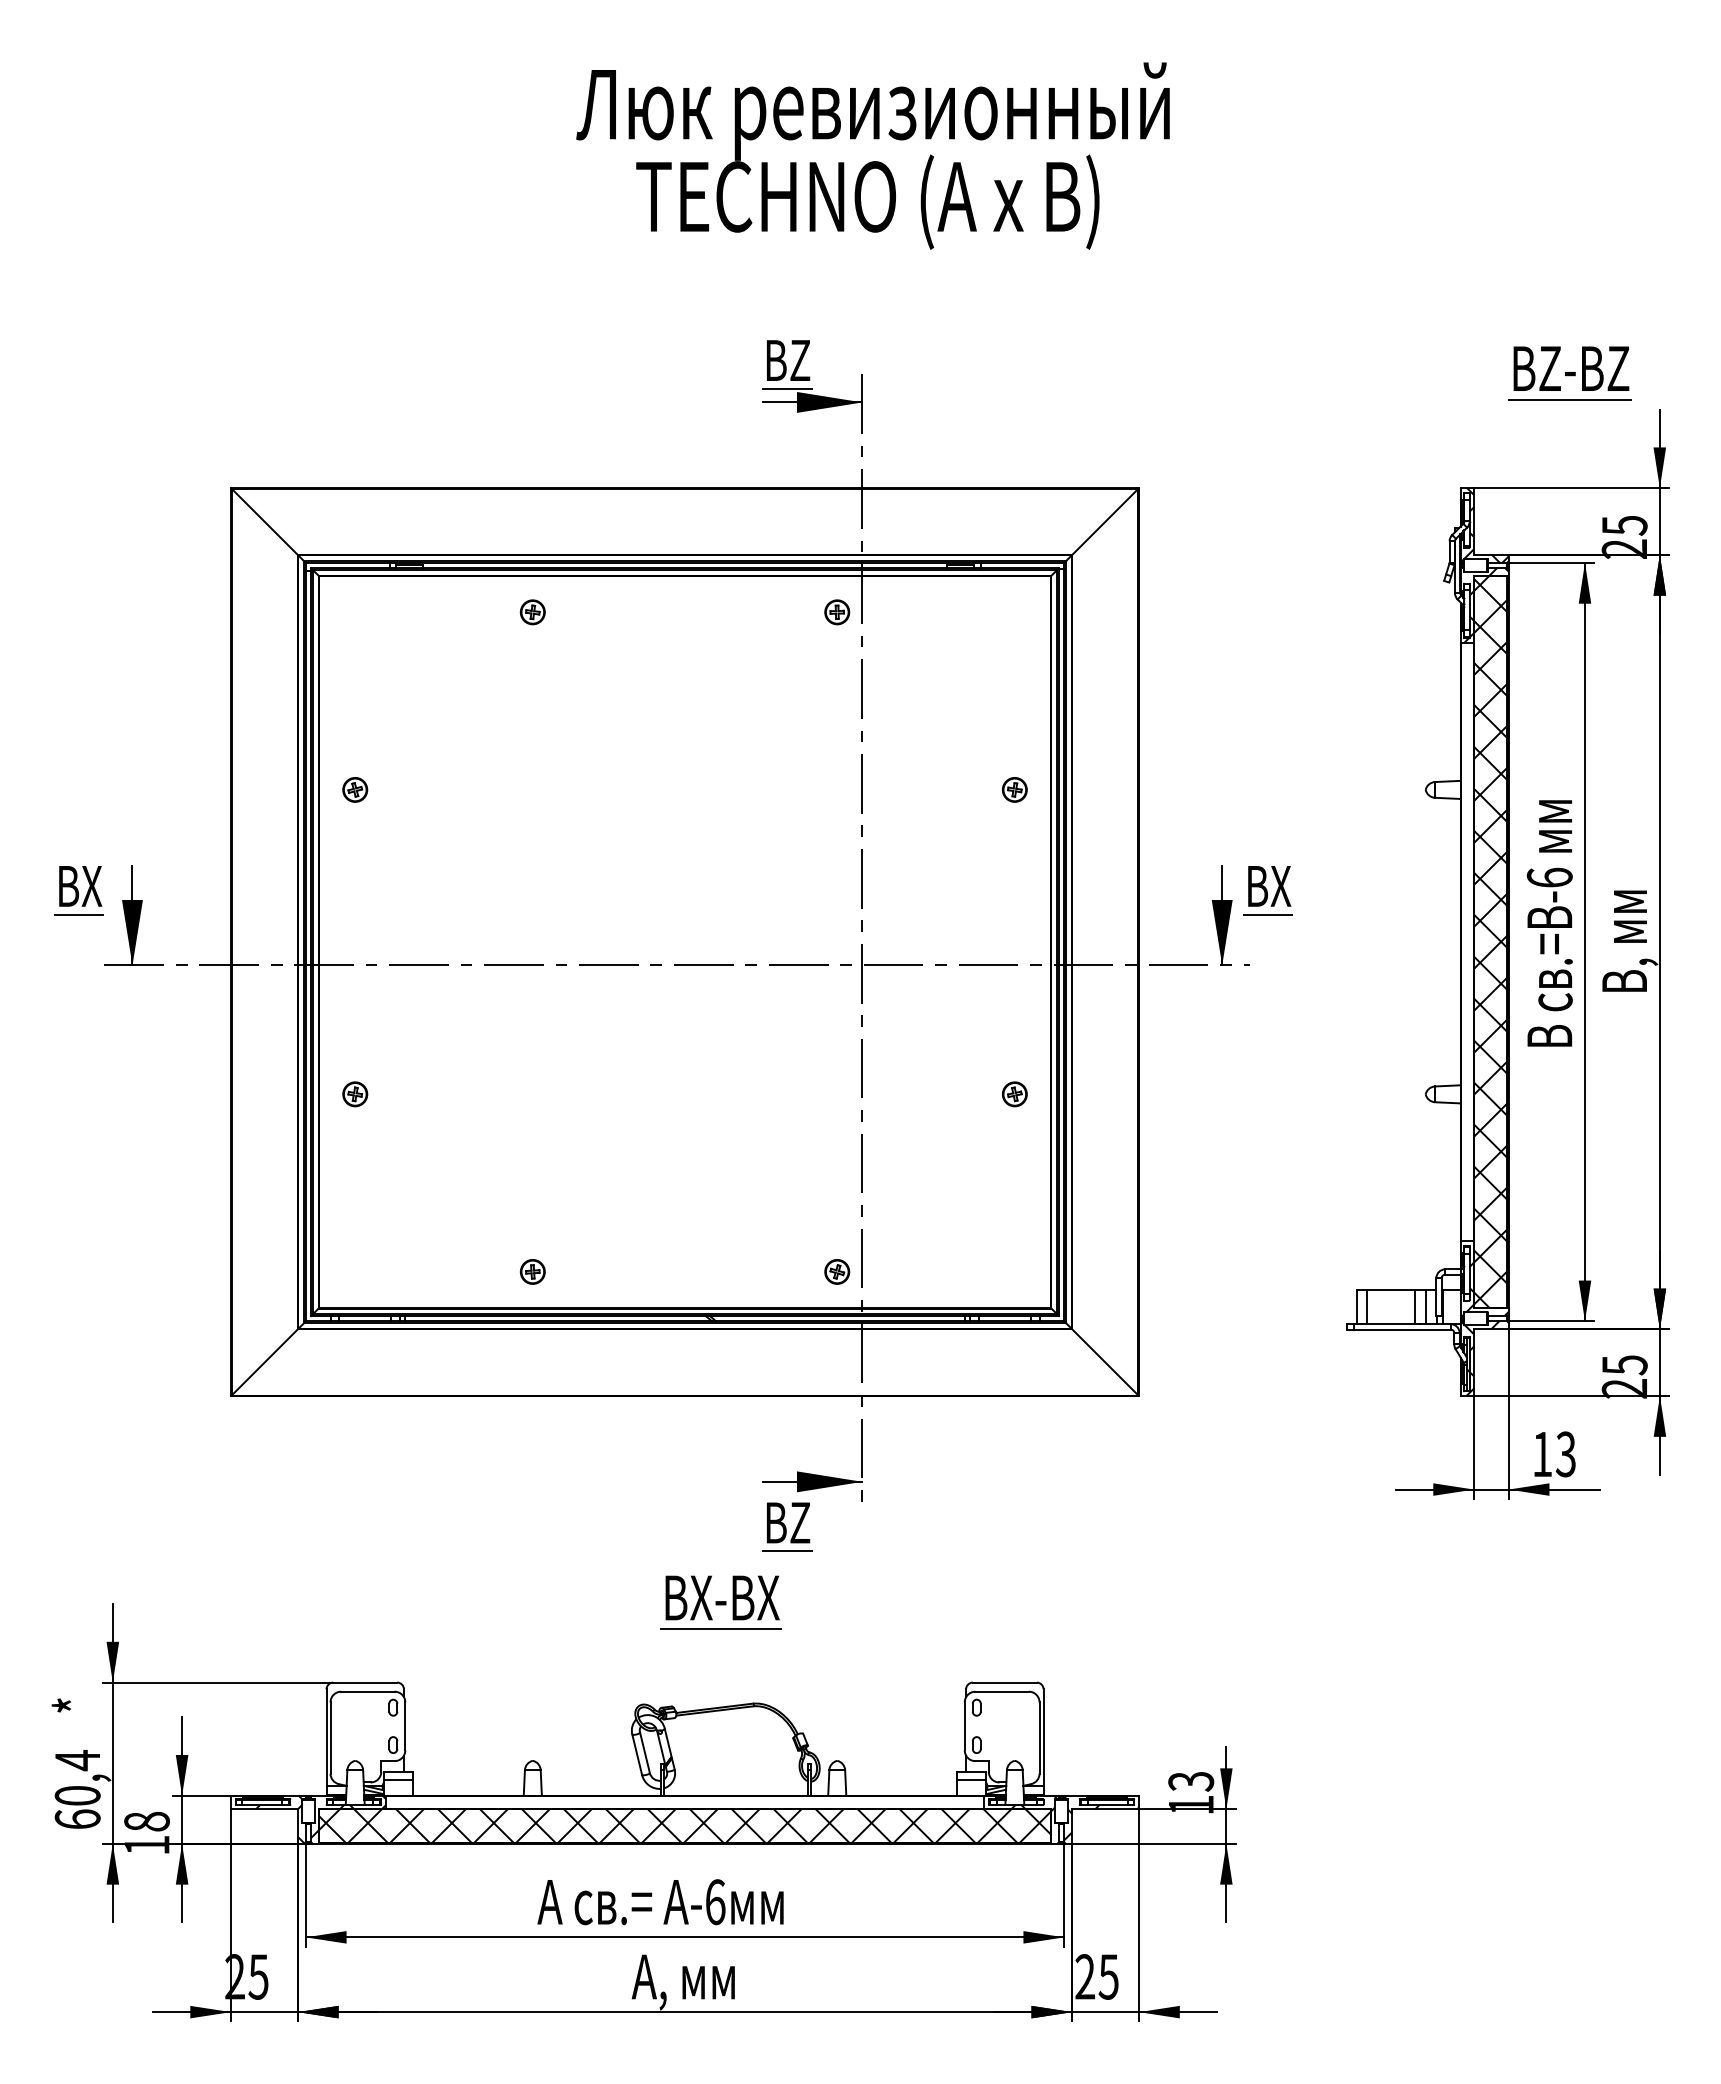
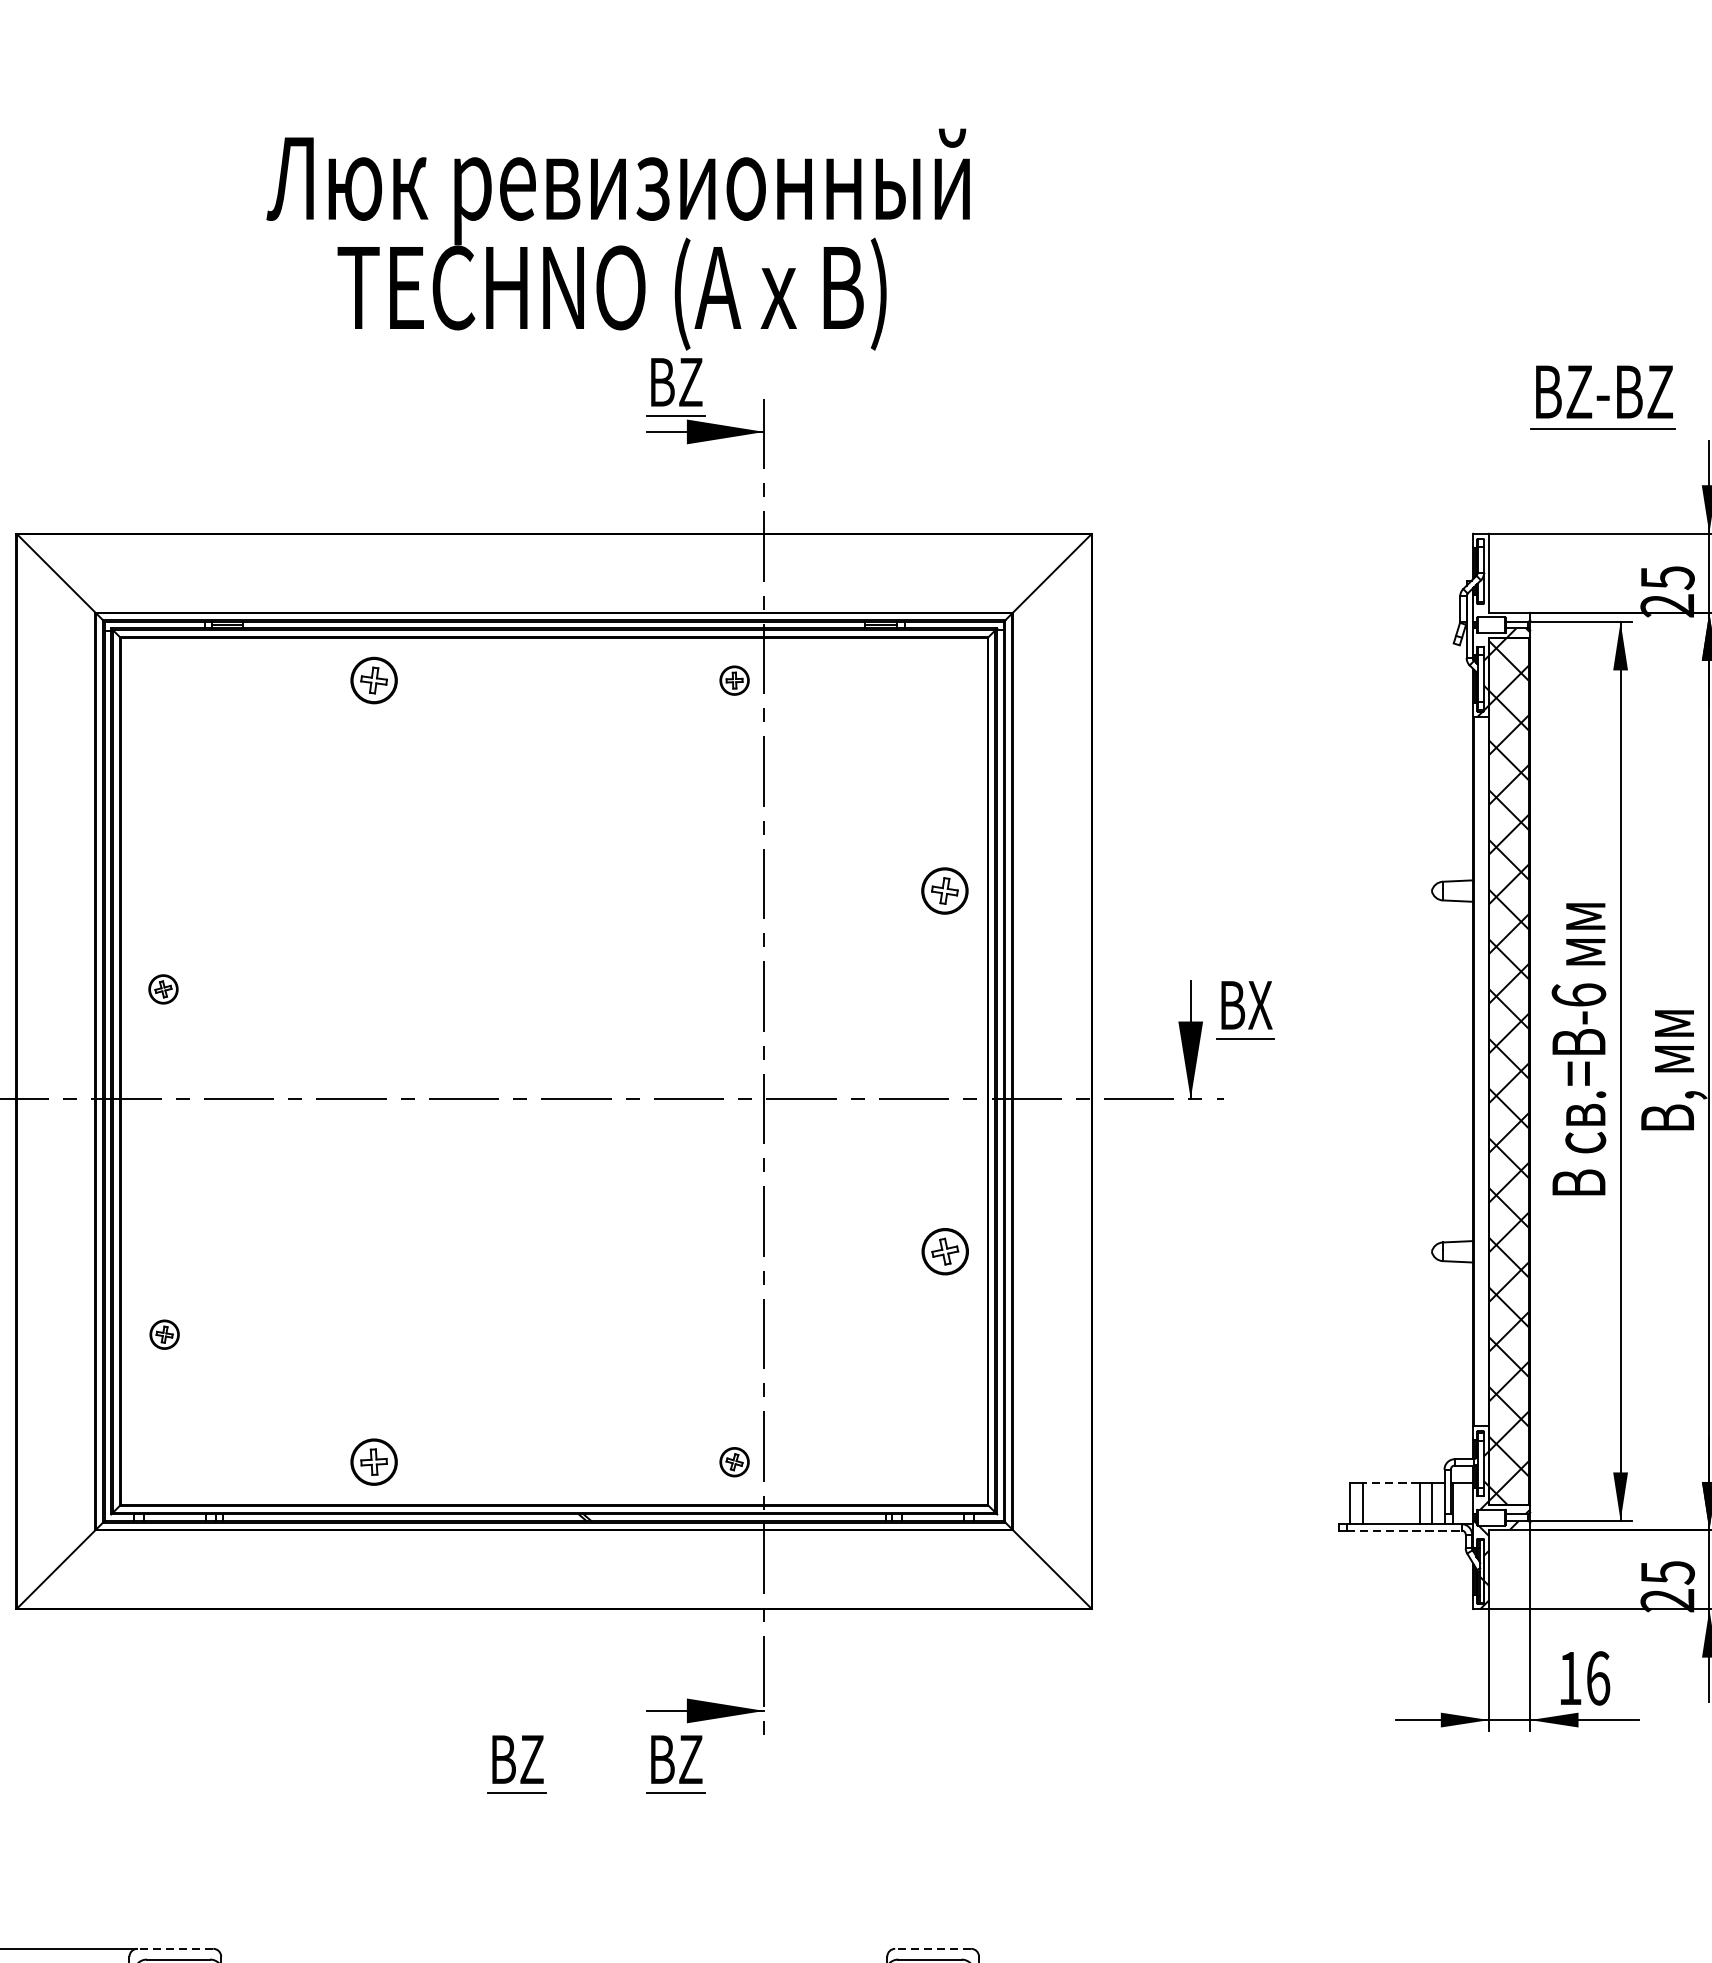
text: (872, 155) -> (617, 238), moved
hatch: (1484, 525) -> (1501, 577), removed
part: (532, 612) -> (373, 680), size x1.6
part: (355, 789) -> (163, 988), moved
part: (1014, 789) -> (944, 890), size x1.6
part: (355, 1094) -> (164, 1334), moved
part: (1014, 1094) -> (944, 1251), size x1.6
part: (532, 1271) -> (373, 1461), size x1.6
line: (1390, 1289) -> (1390, 1483), solid -> dashed
line: (1402, 1329) -> (1404, 1530), solid -> dashed
text: (1565, 1454) -> (1597, 1678), 13 -> 16
part: (653, 1526) -> (516, 1763), added
part: (720, 1602) -> (596, 1853), removed
line: (364, 1682) -> (174, 1948), solid -> dashed
line: (1004, 1682) -> (932, 1948), solid -> dashed

